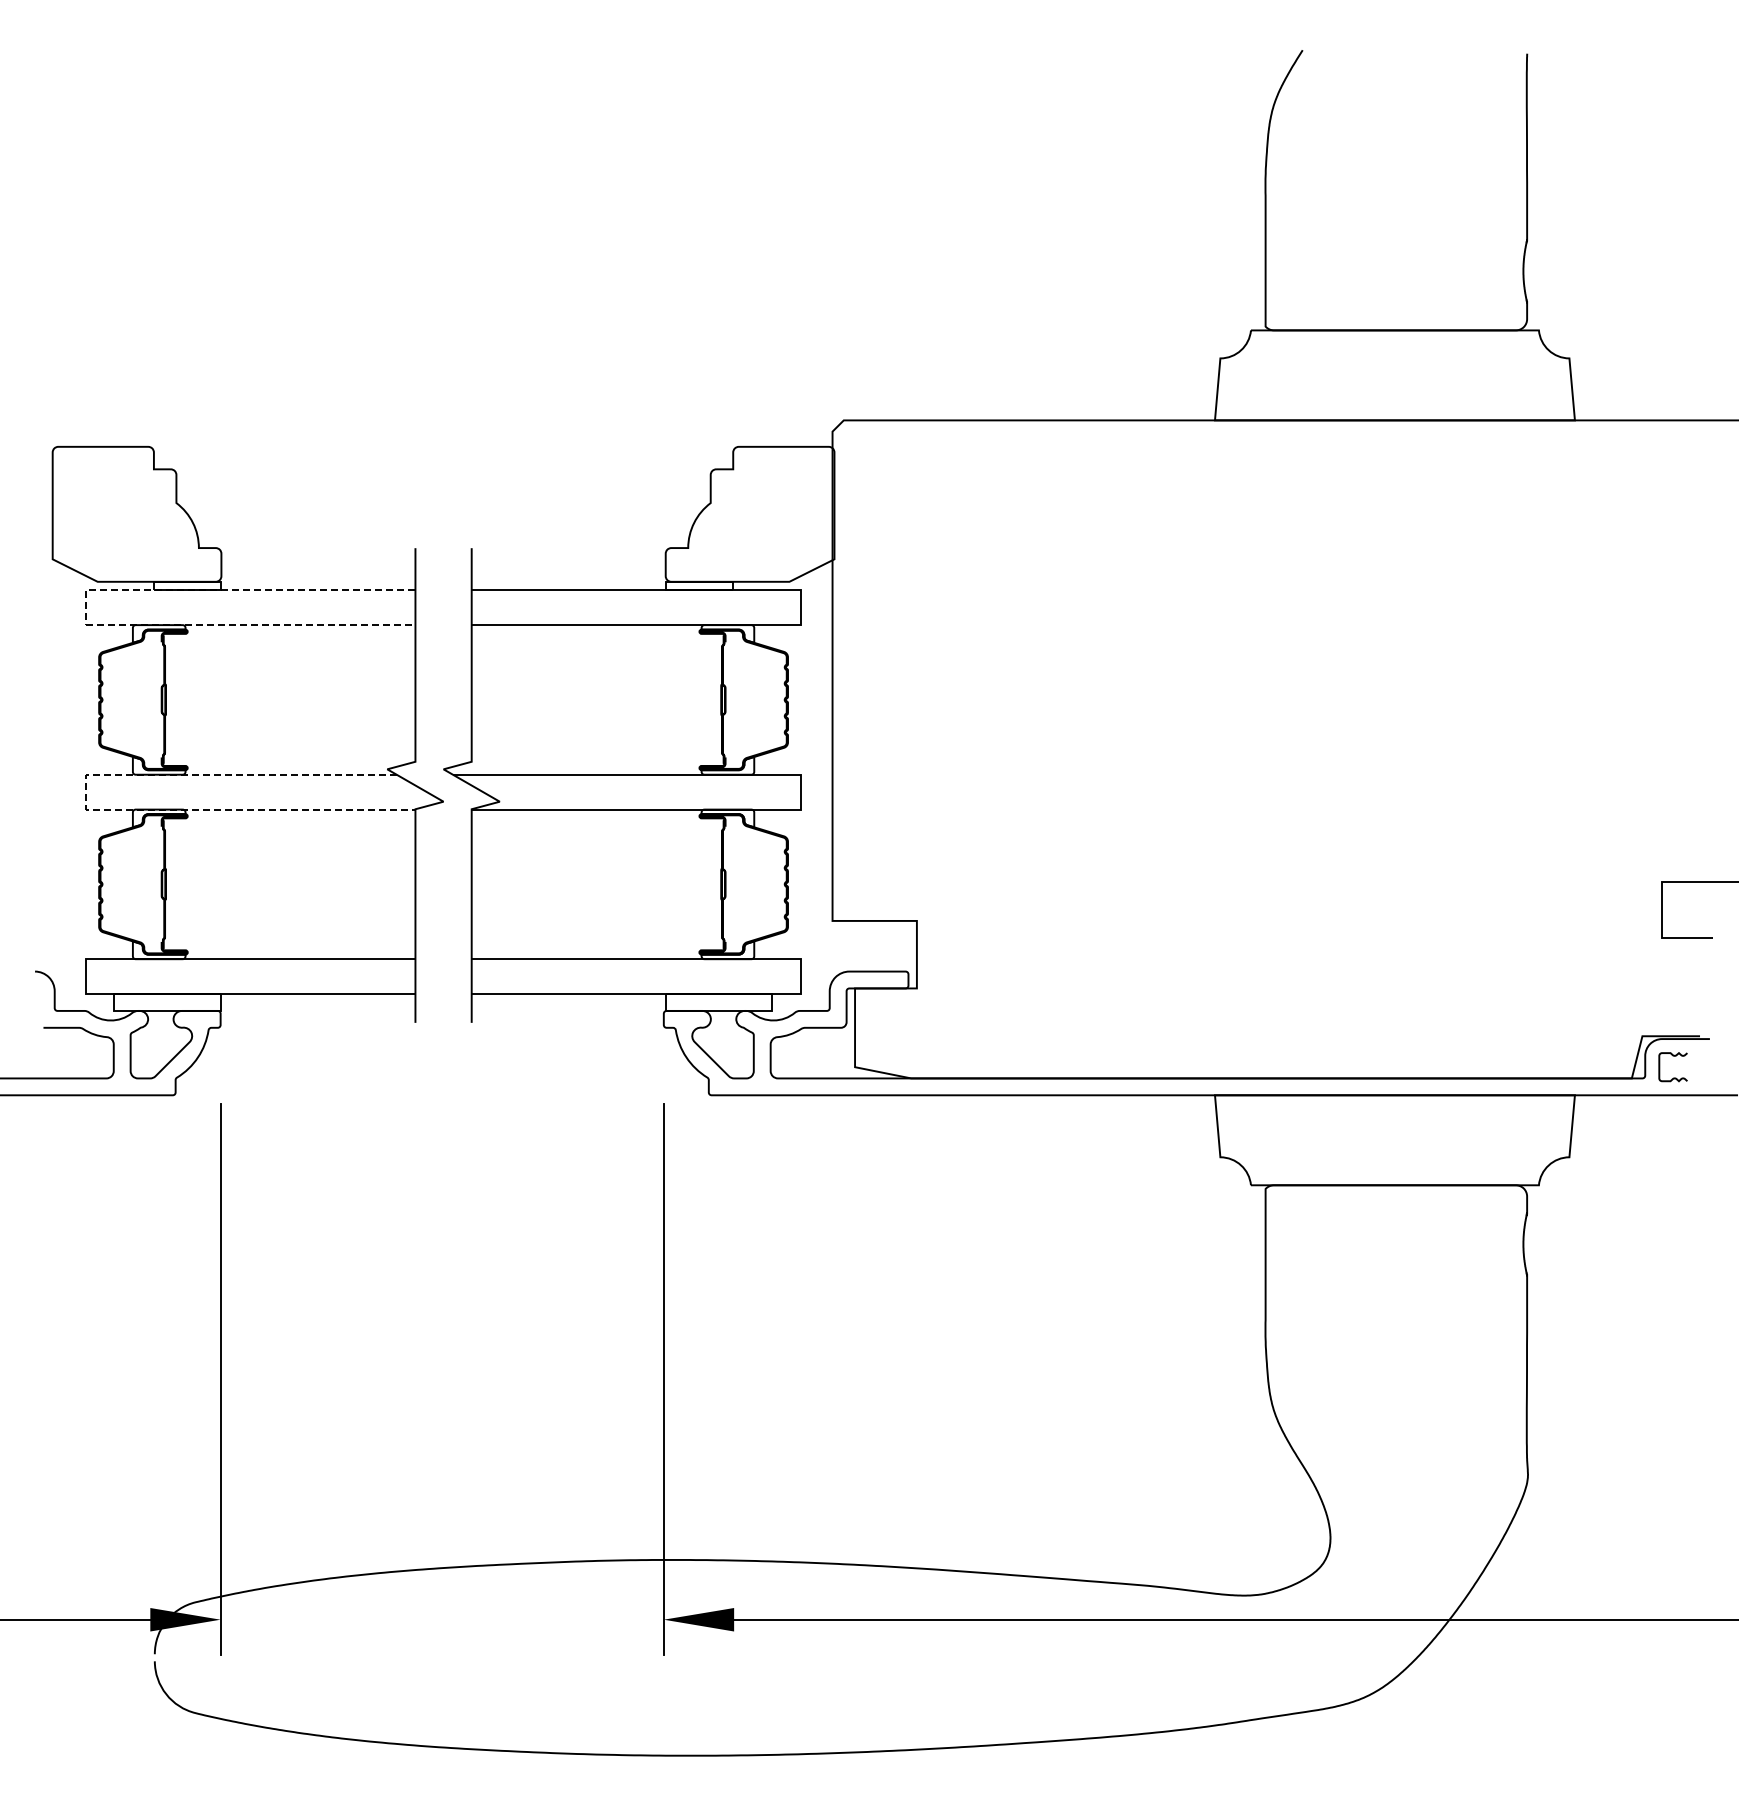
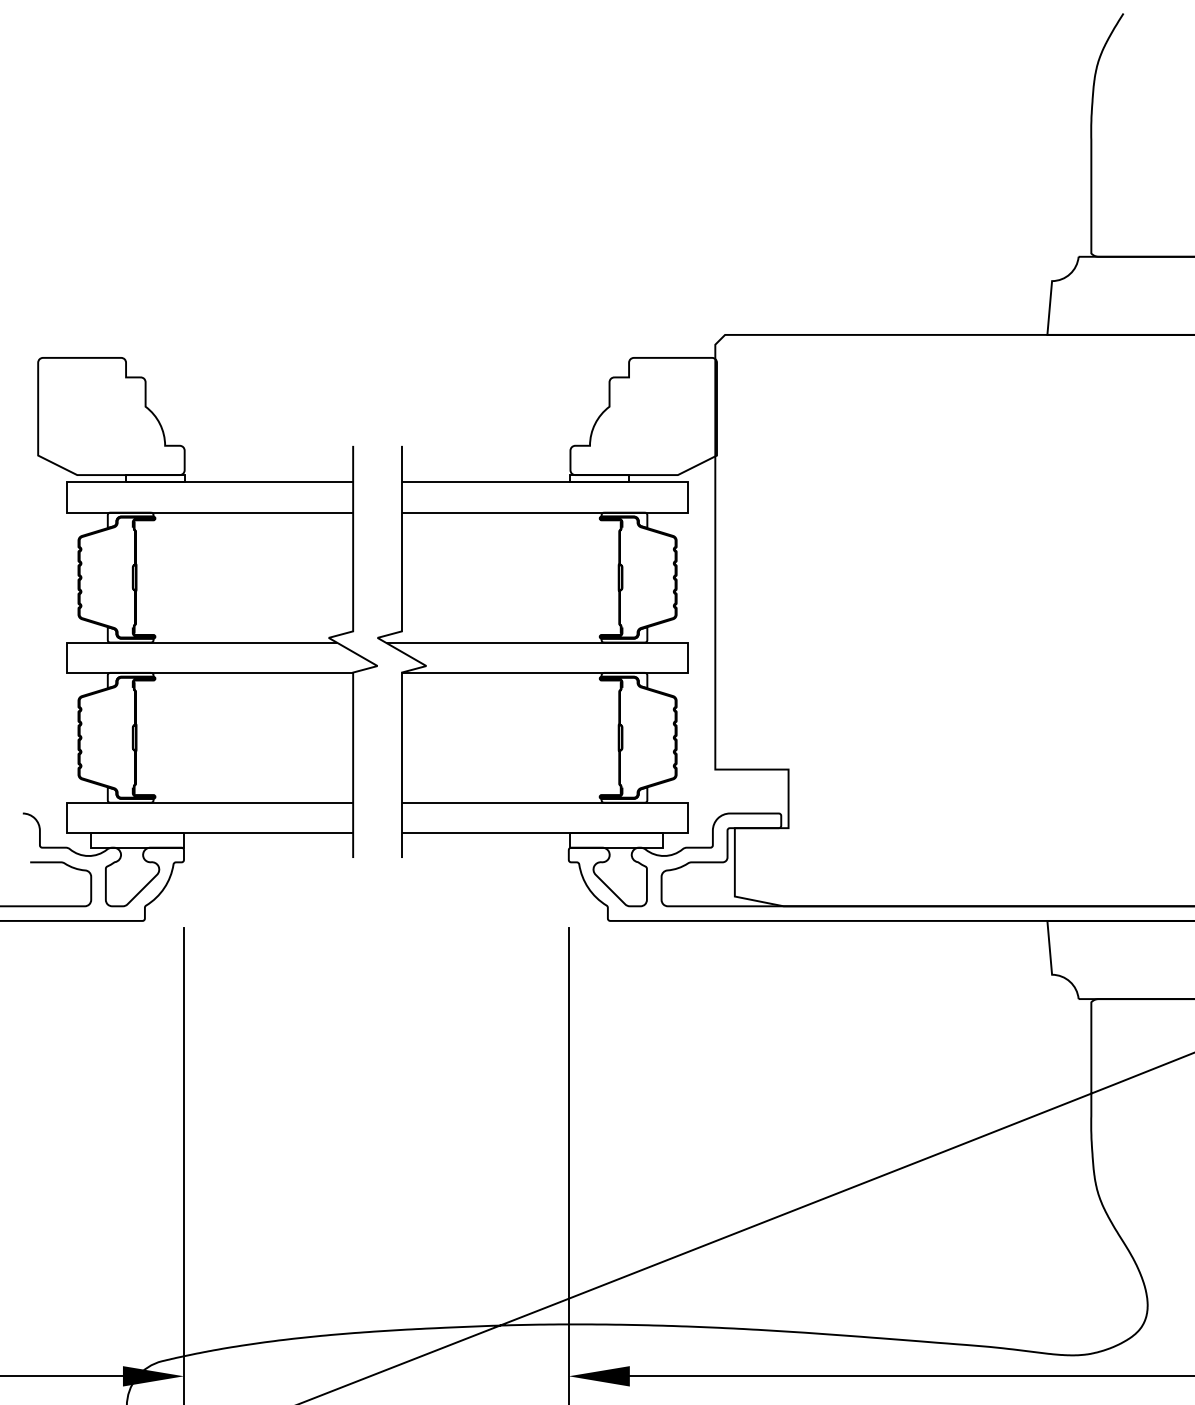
line: (86, 608) -> (67, 498), dashed -> solid
line: (86, 801) -> (67, 665), dashed -> solid

